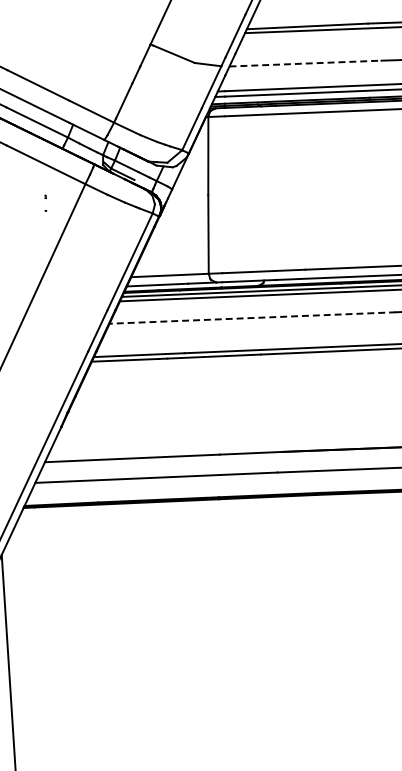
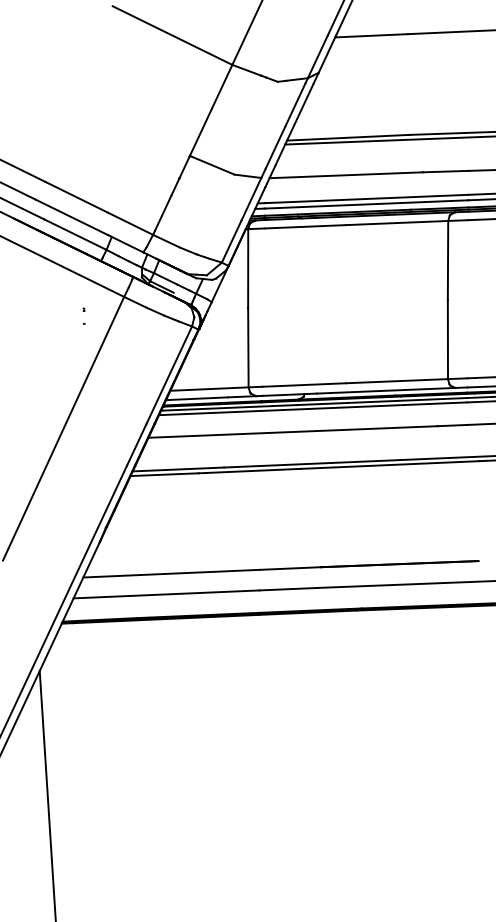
line: (305, 63) -> (346, 175), dashed -> solid
line: (253, 317) -> (293, 431), dashed -> solid

